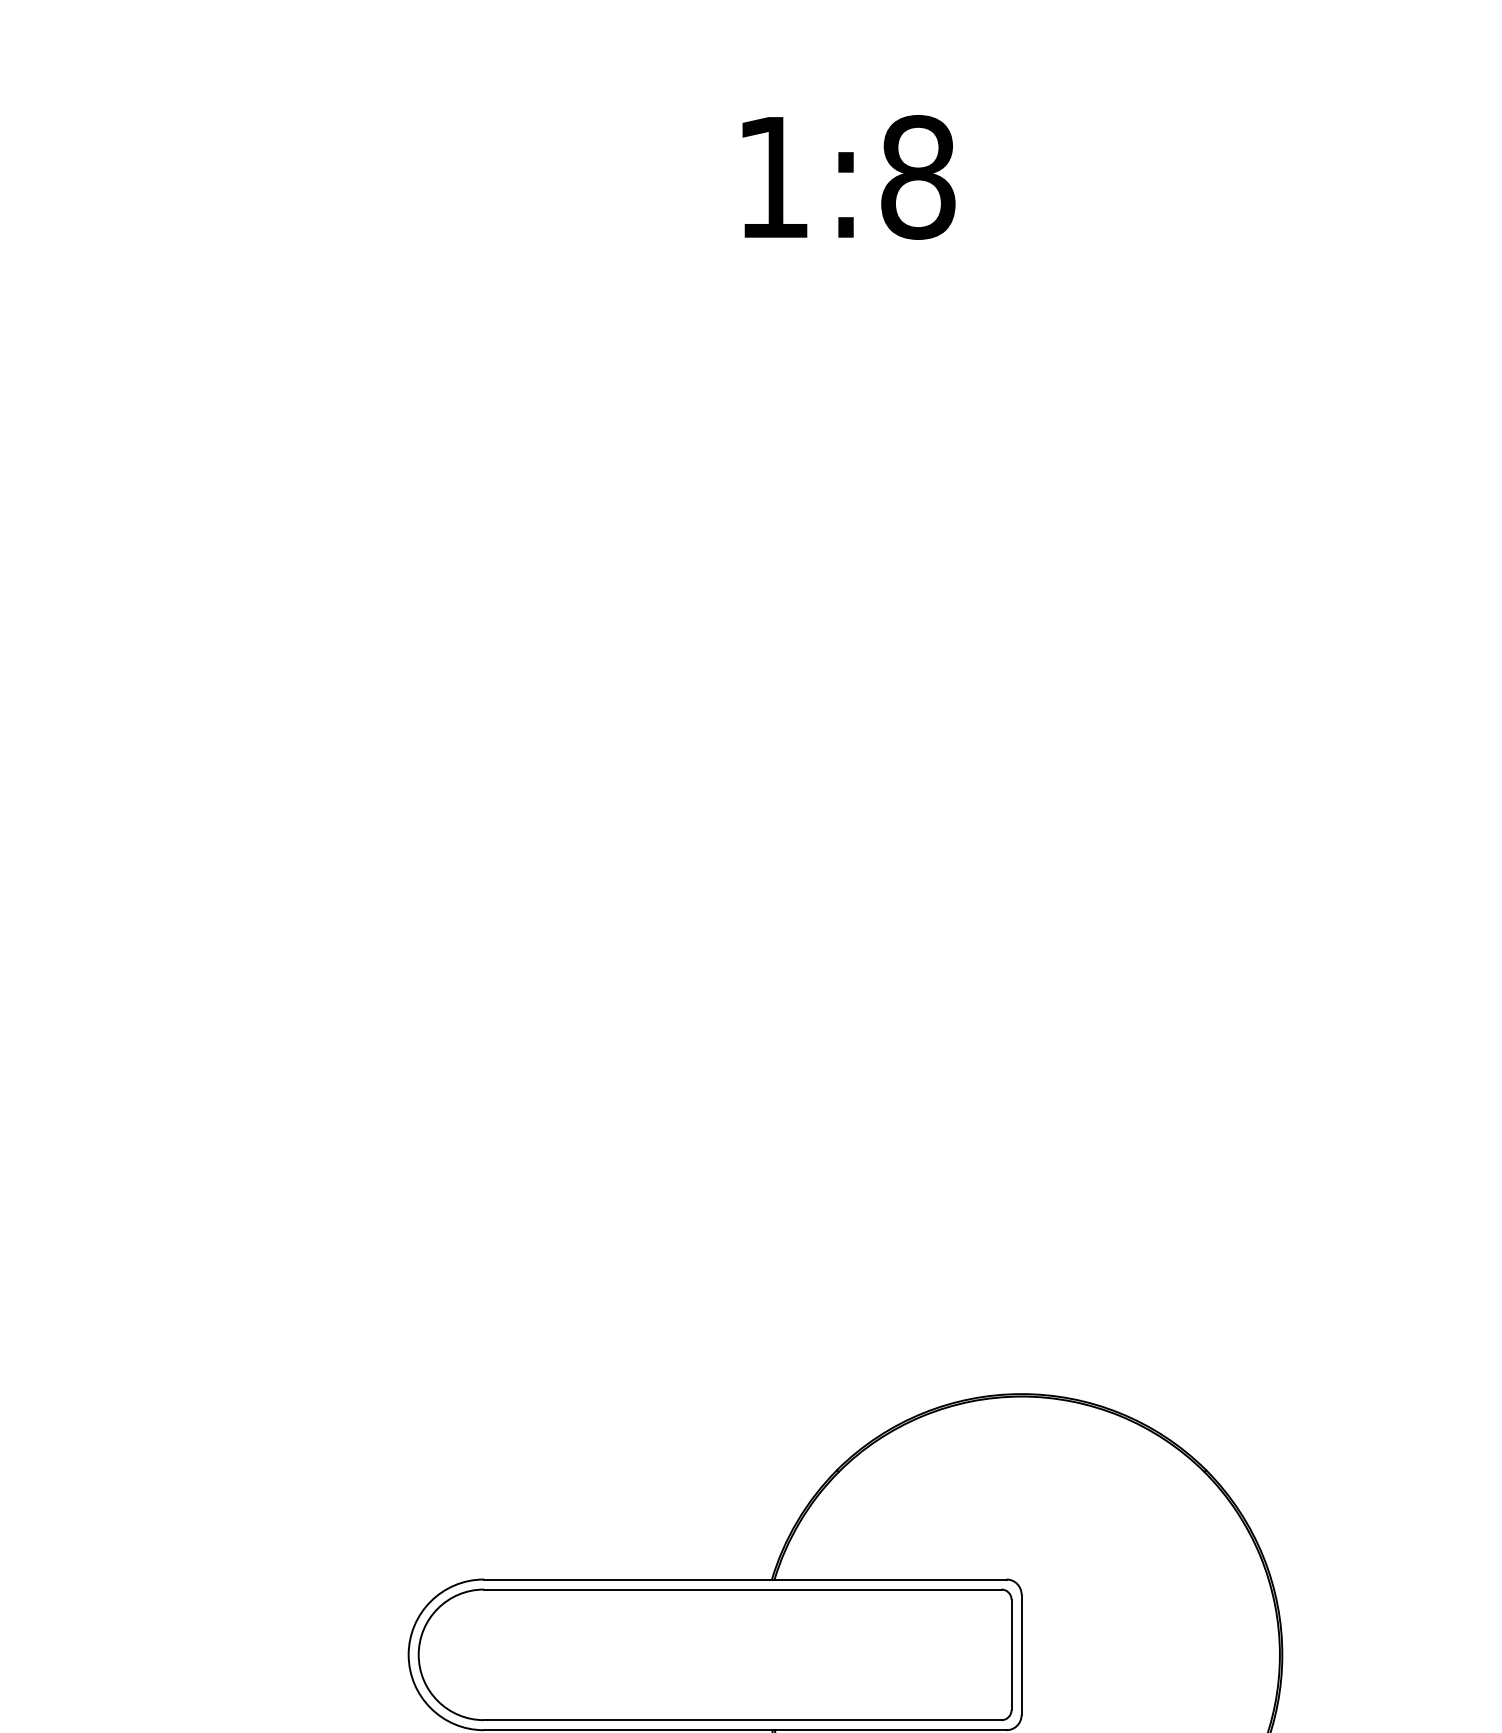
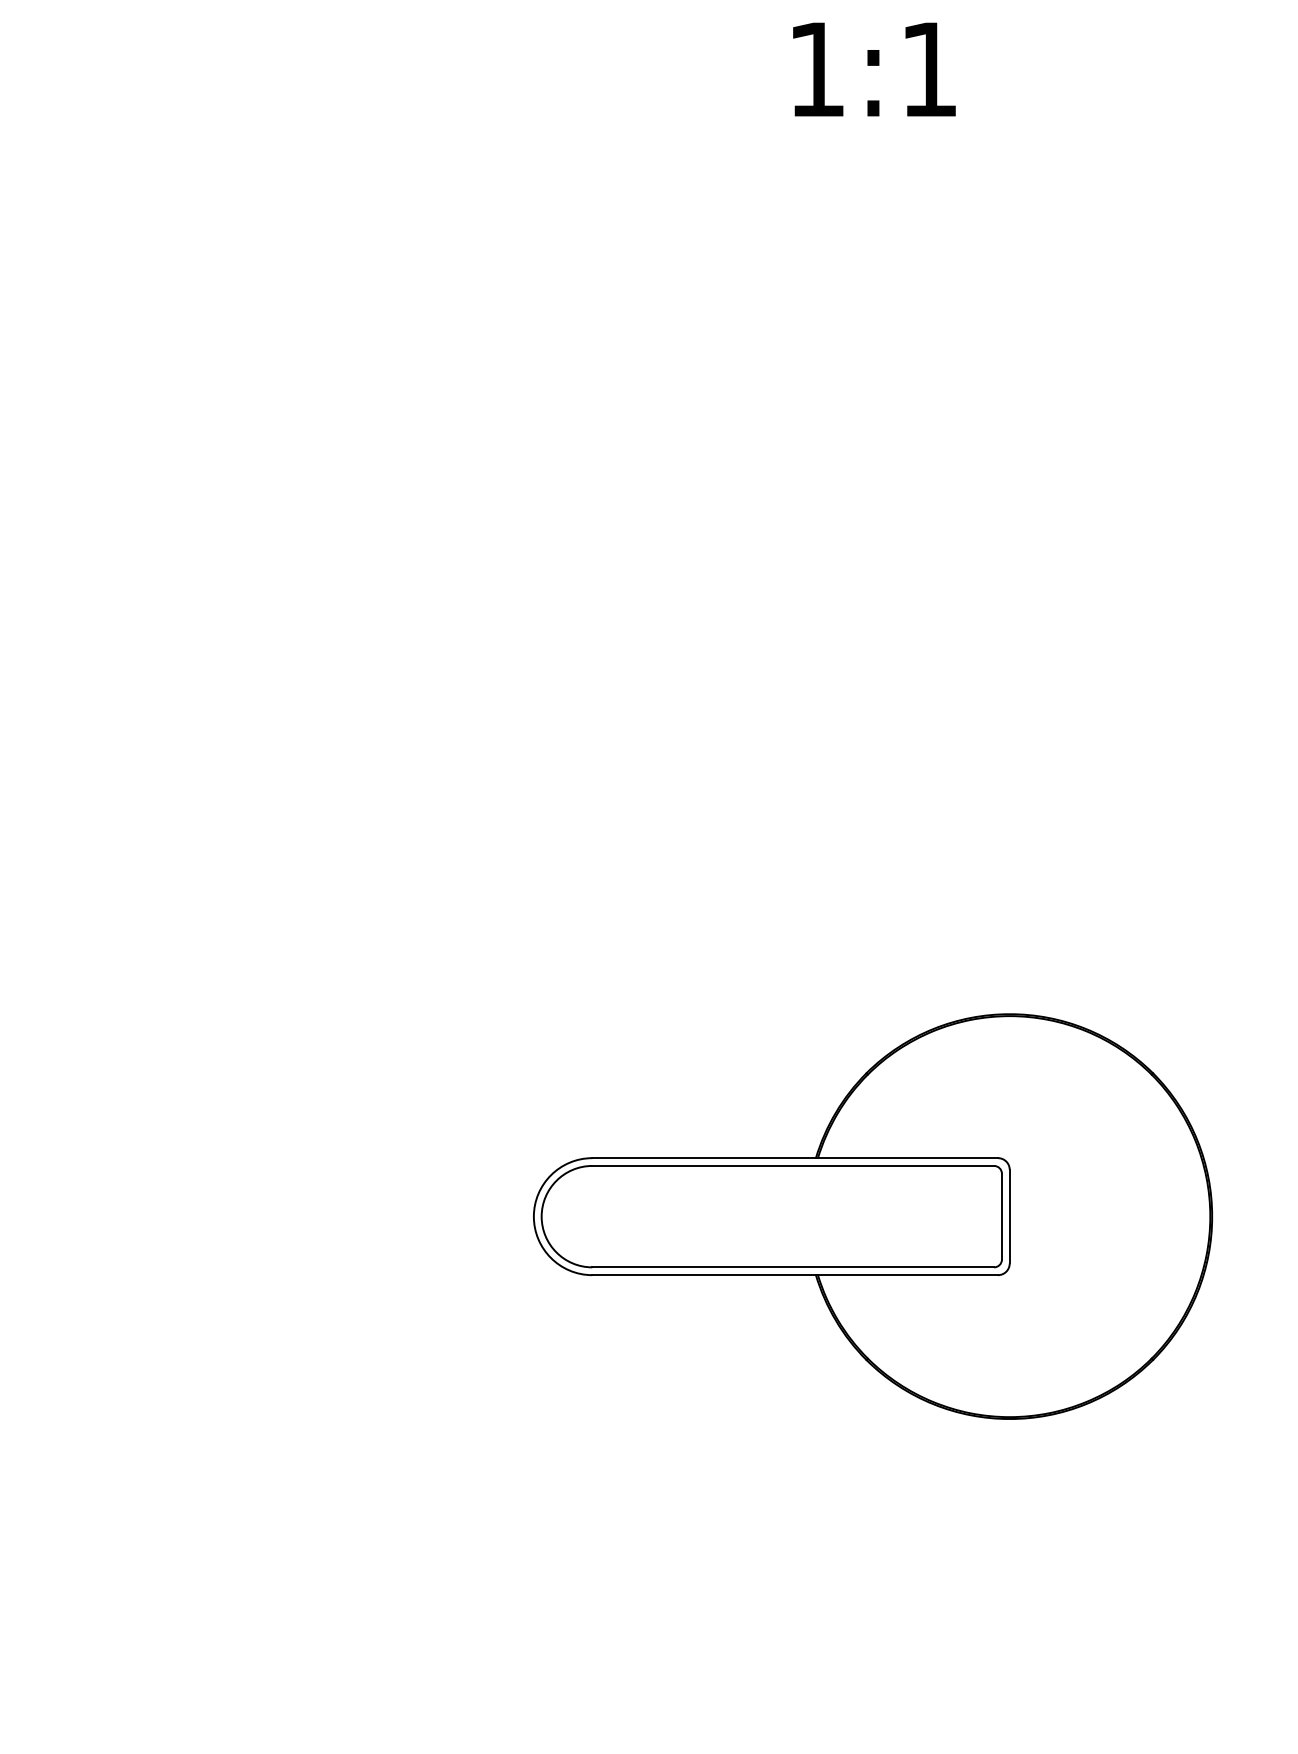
text: (918, 177) -> (929, 69), 1:8 -> 1:1

